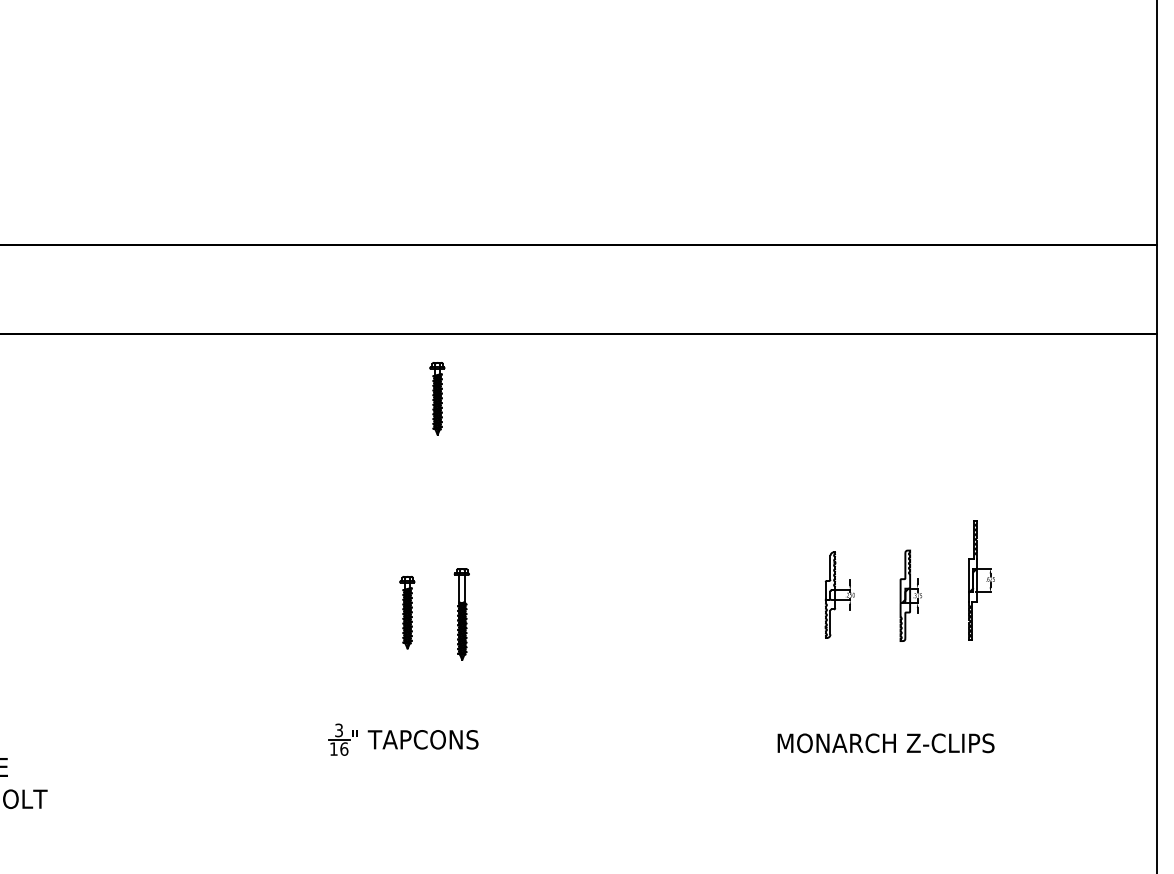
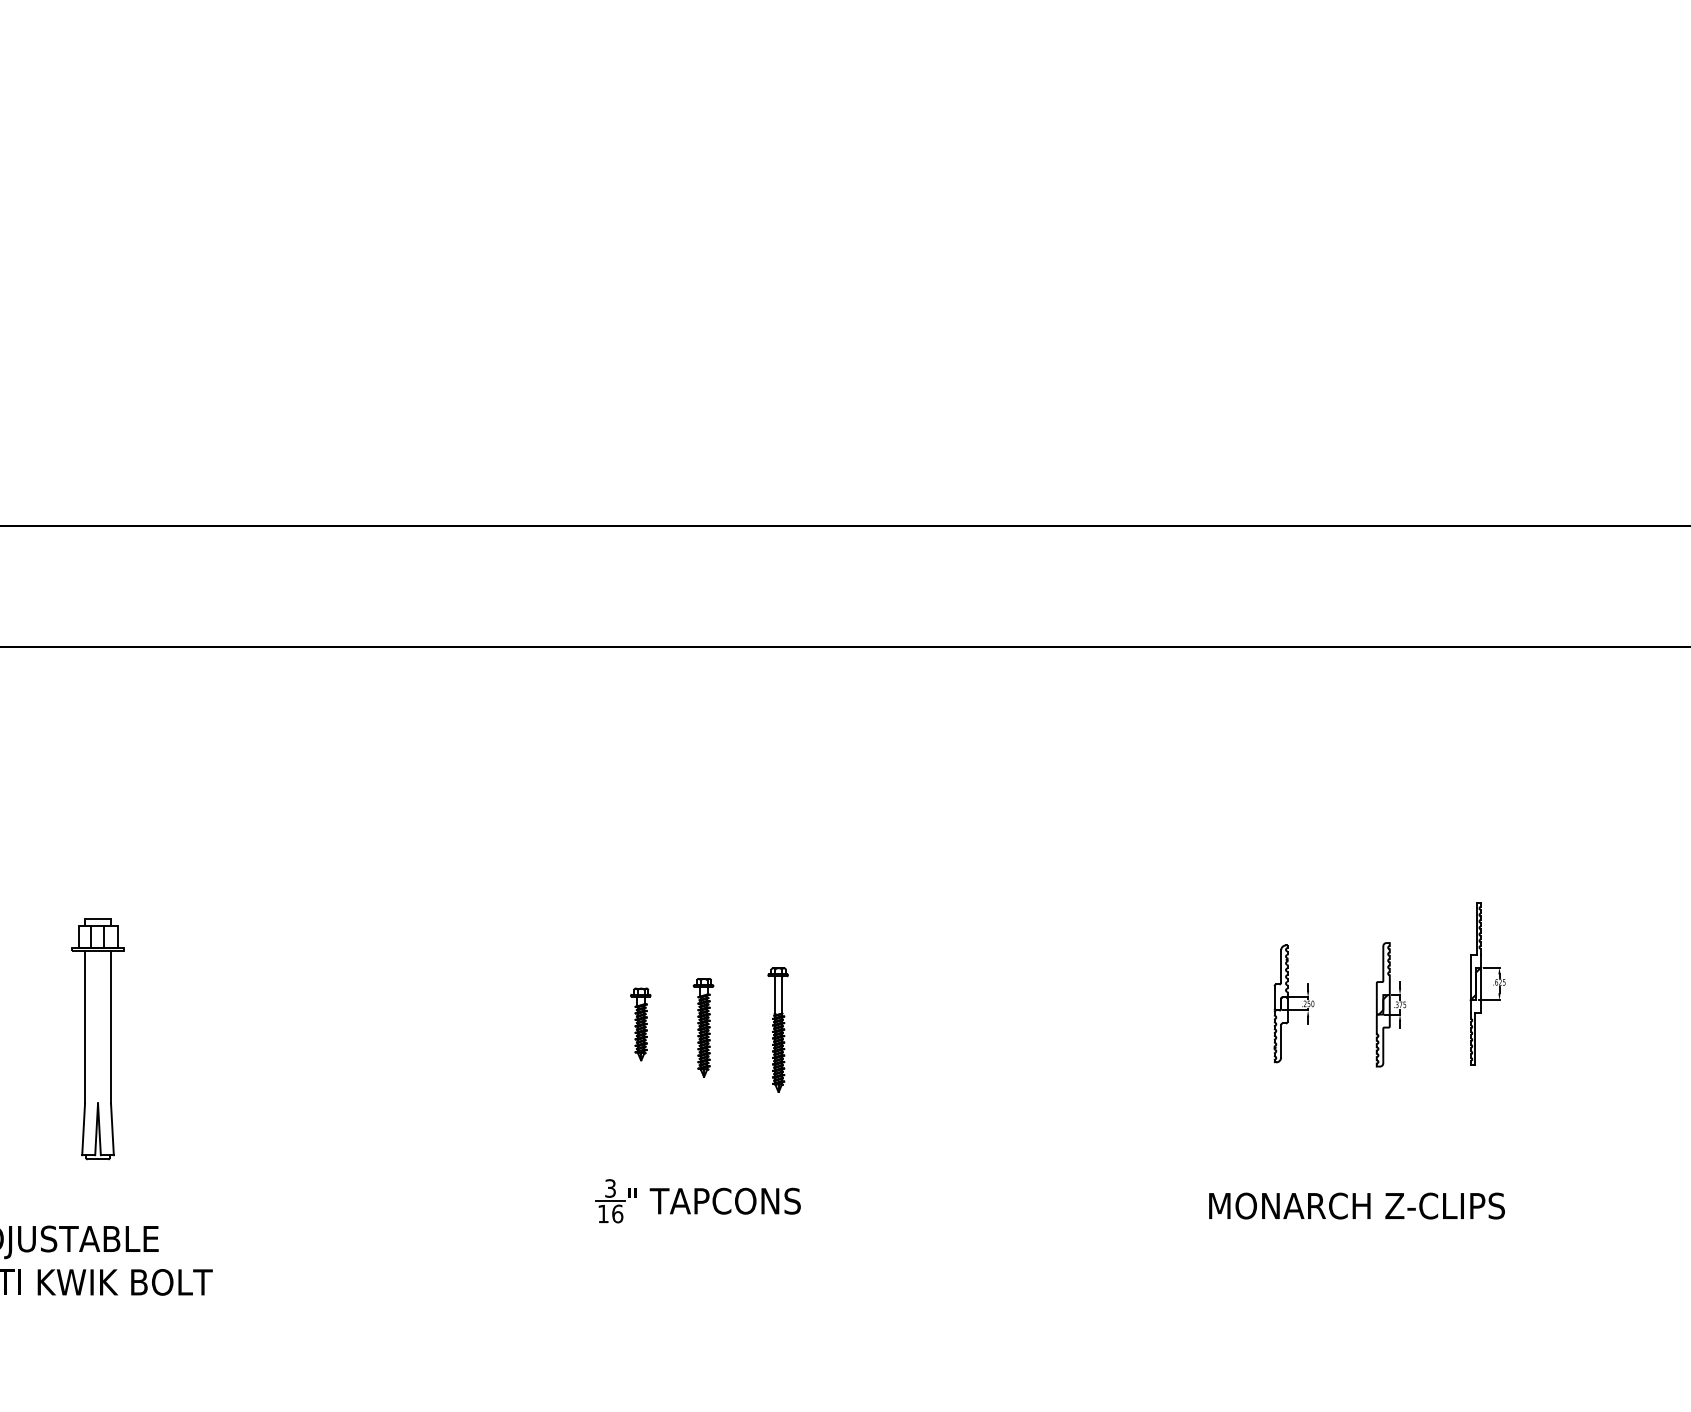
part: (437, 398) -> (744, 735), removed
part: (361, 610) -> (640, 1024), added

